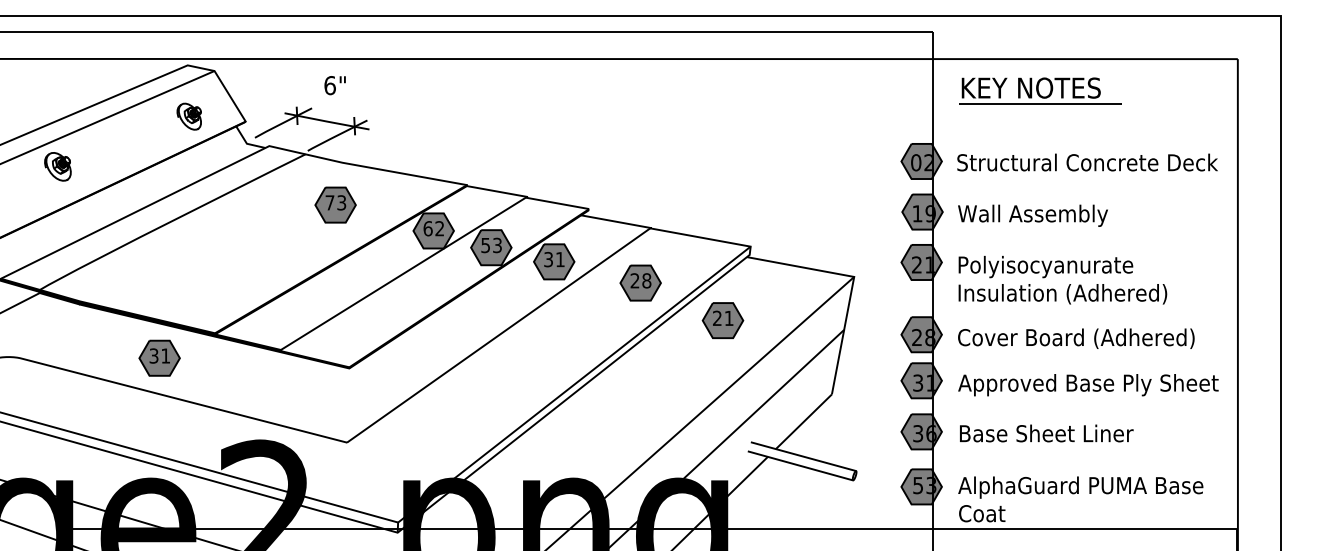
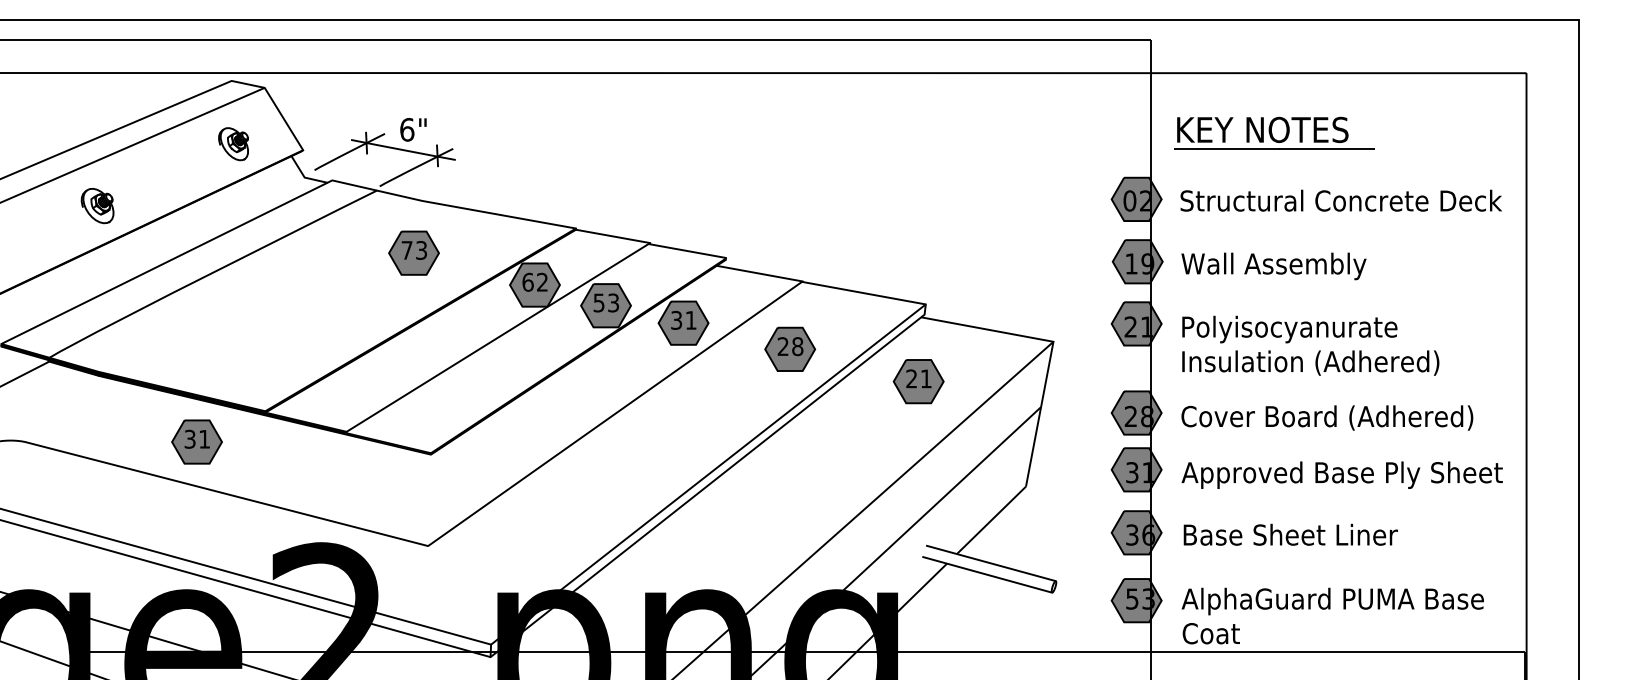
text: (335, 85) -> (413, 129), moved
part: (1040, 90) -> (1274, 132), moved
part: (57, 167) -> (97, 206), moved
part: (722, 320) -> (918, 381), moved

